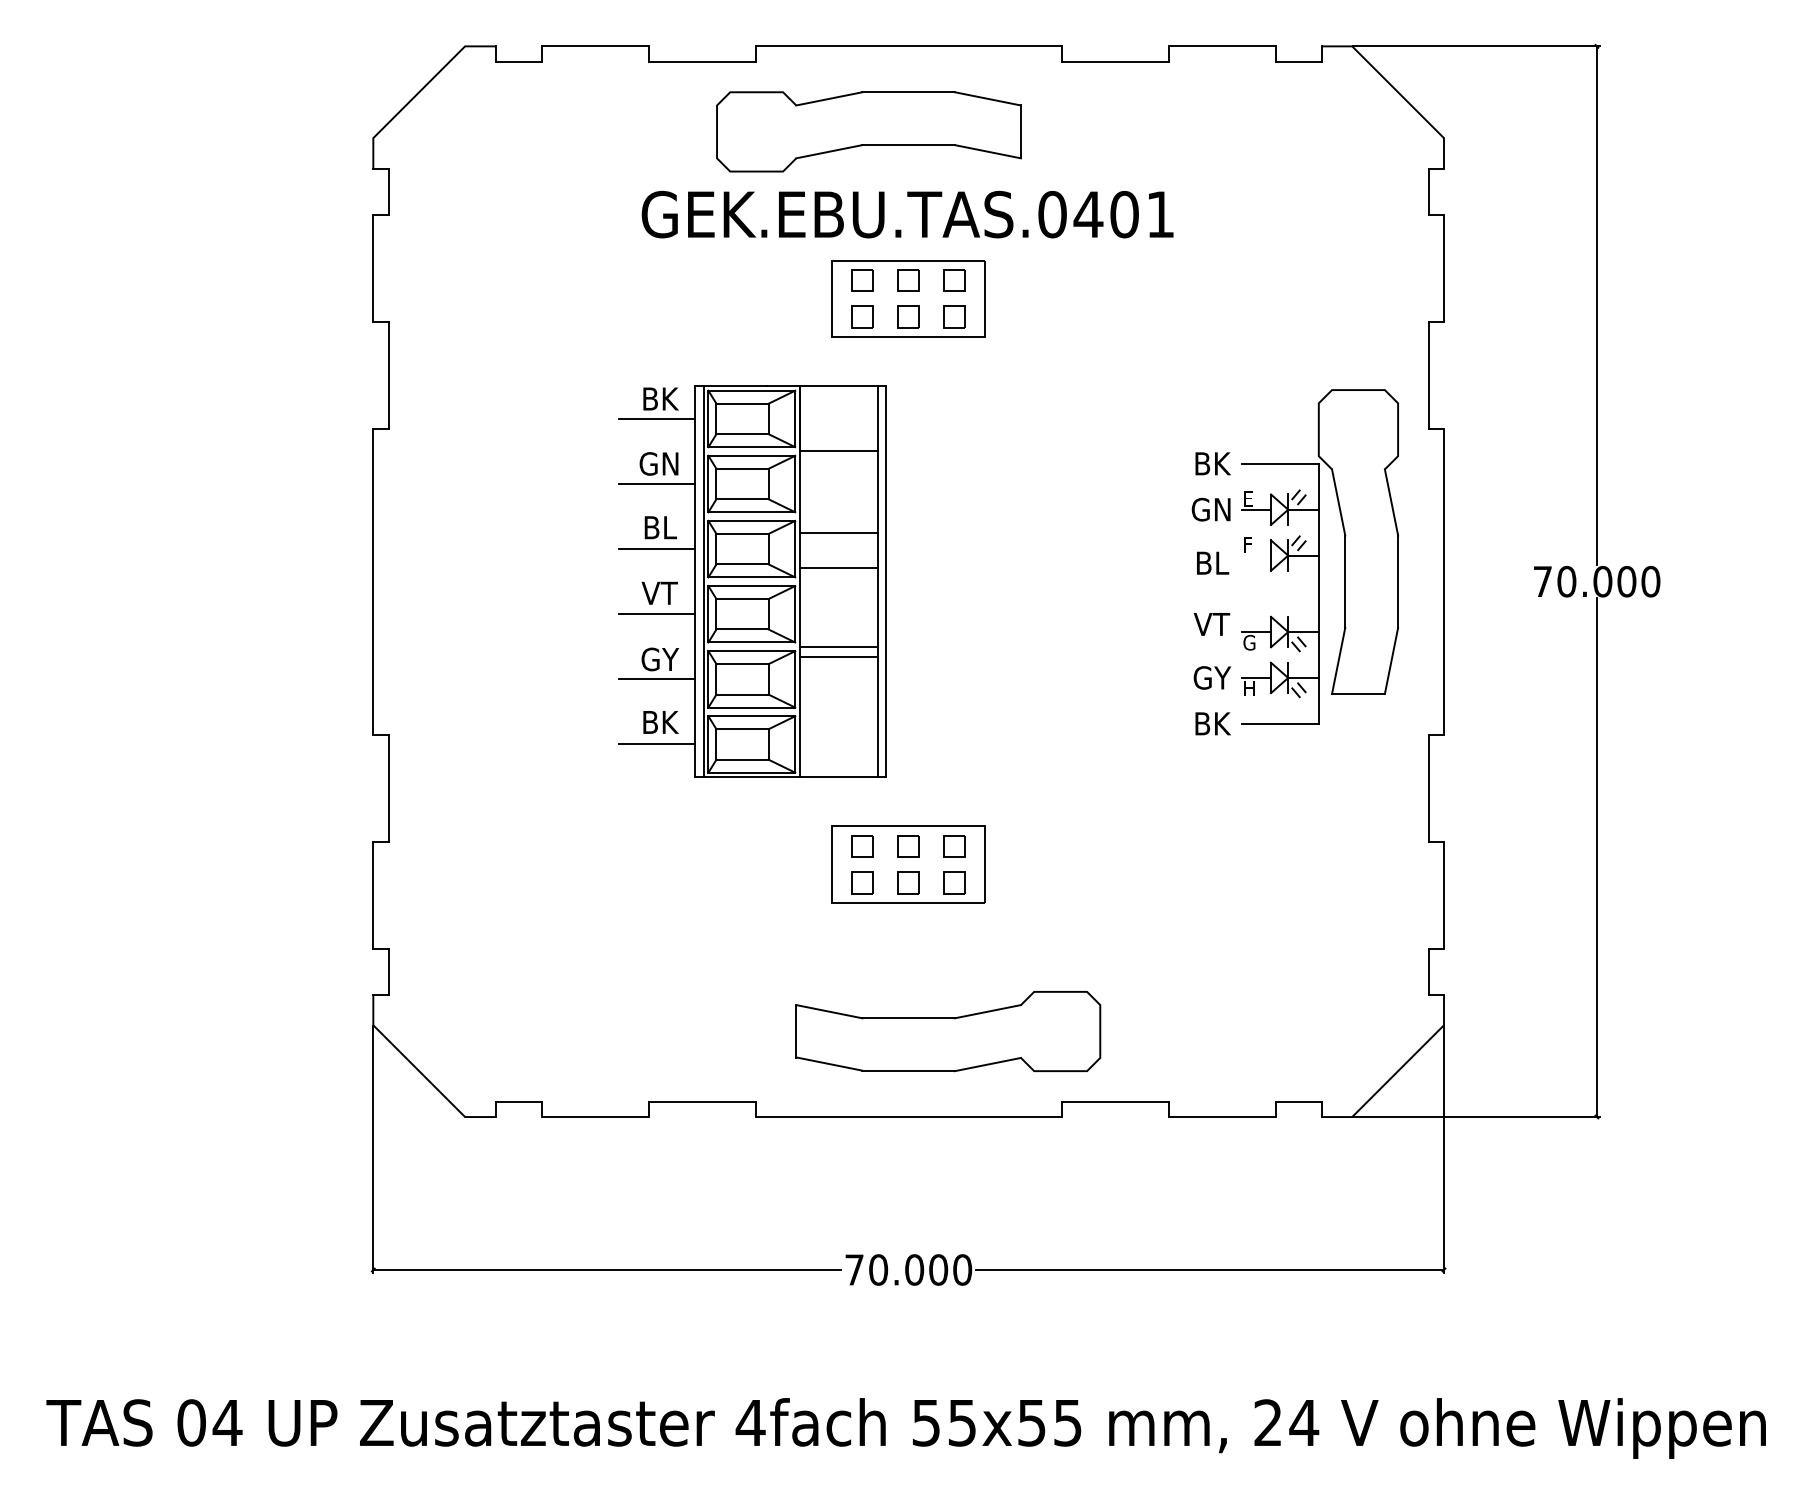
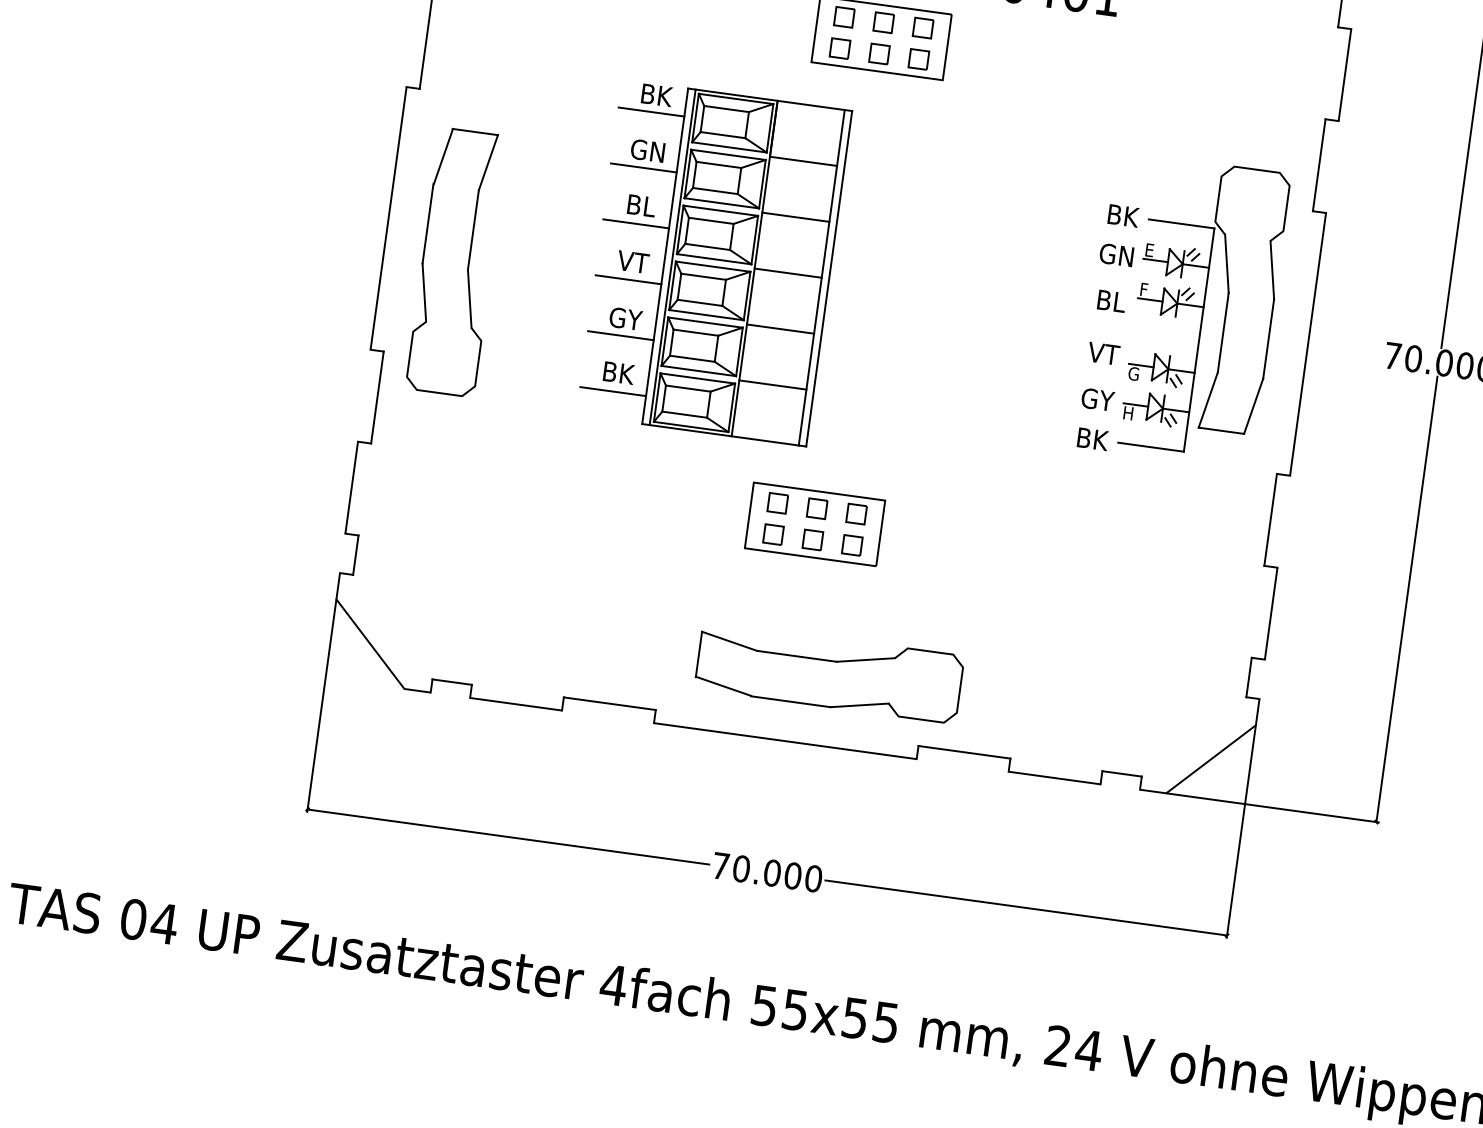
line: (838, 532) -> (788, 272), moved
line: (1256, 555) -> (1150, 299), added
line: (838, 567) -> (795, 217), moved
part: (458, 621) -> (457, 262), added
line: (838, 656) -> (772, 384), moved

